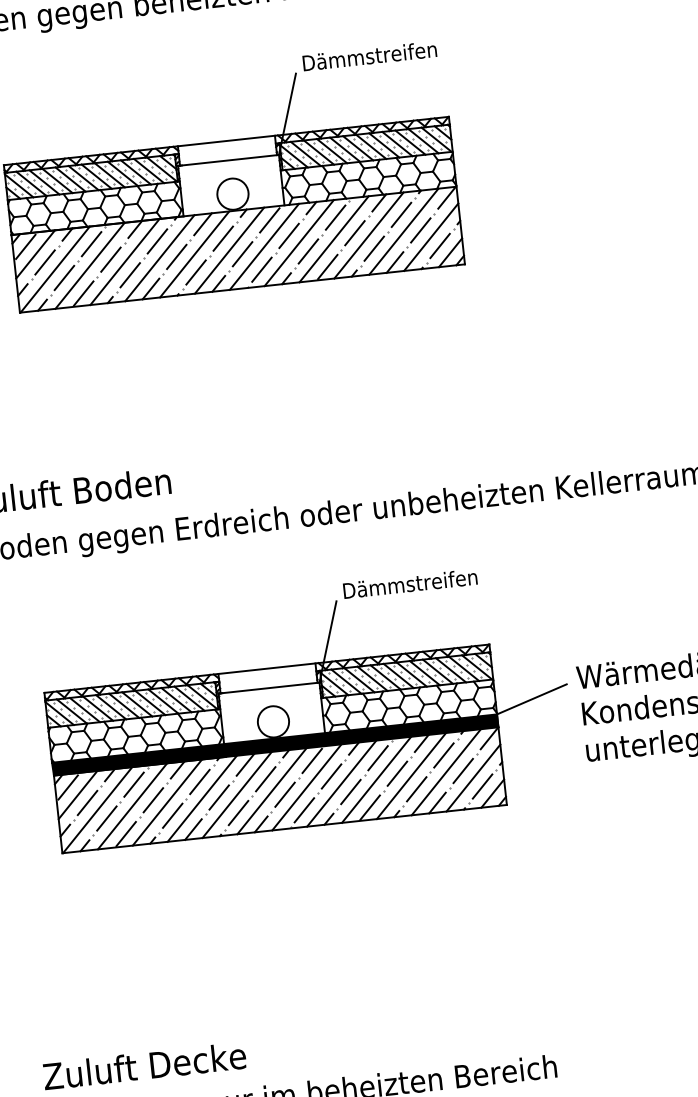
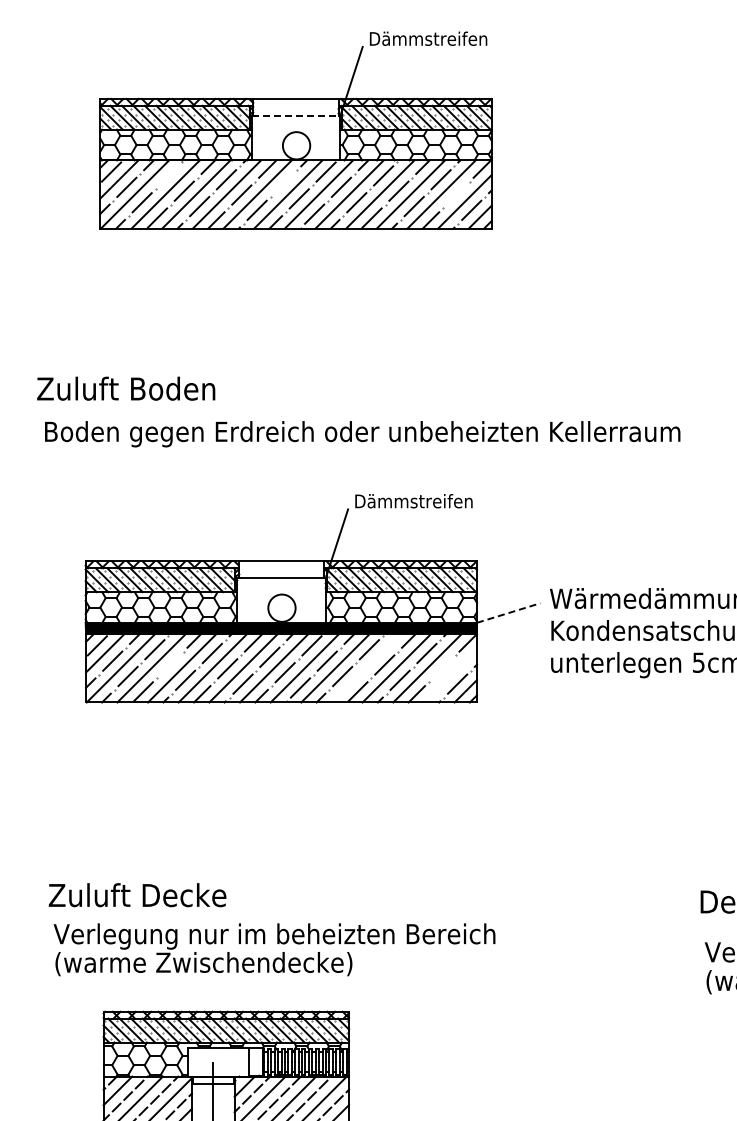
line: (229, 160) -> (296, 116), solid -> dashed
line: (419, 229) -> (455, 194), removed
line: (222, 238) -> (283, 183), removed
line: (90, 243) -> (168, 175), removed
line: (532, 698) -> (509, 612), solid -> dashed
line: (462, 770) -> (441, 668), removed
line: (472, 777) -> (449, 675), removed
line: (375, 780) -> (365, 668), removed
line: (152, 799) -> (169, 664), removed

